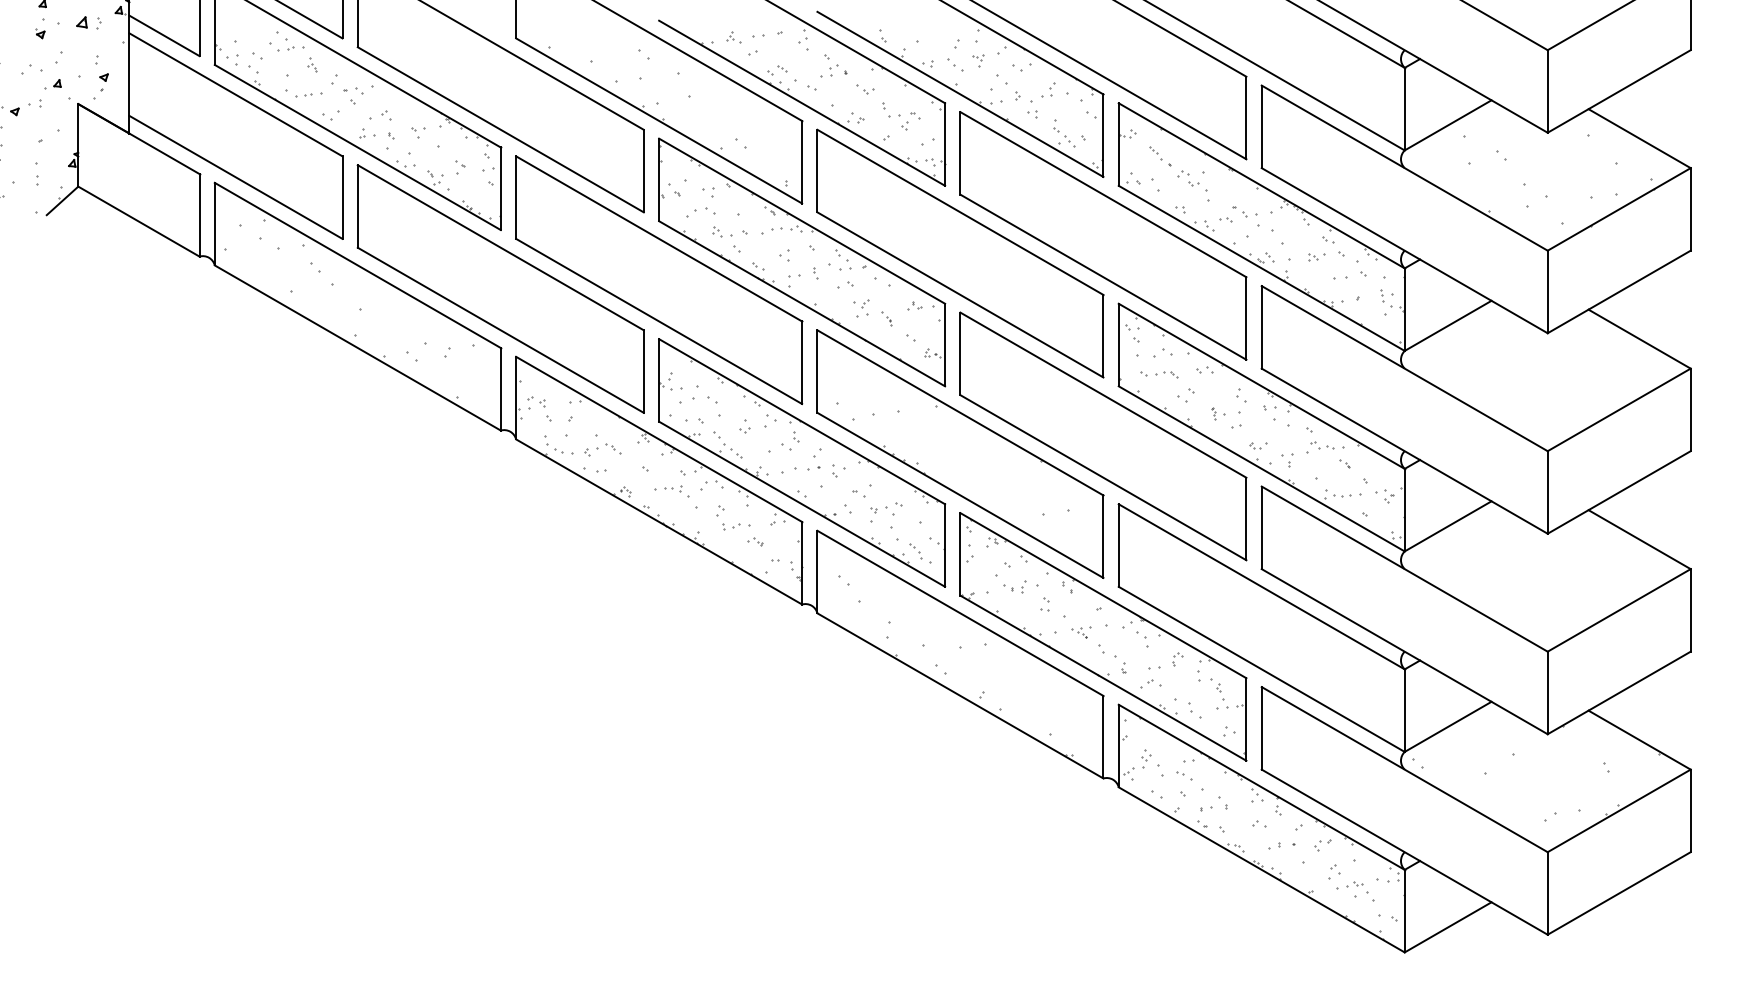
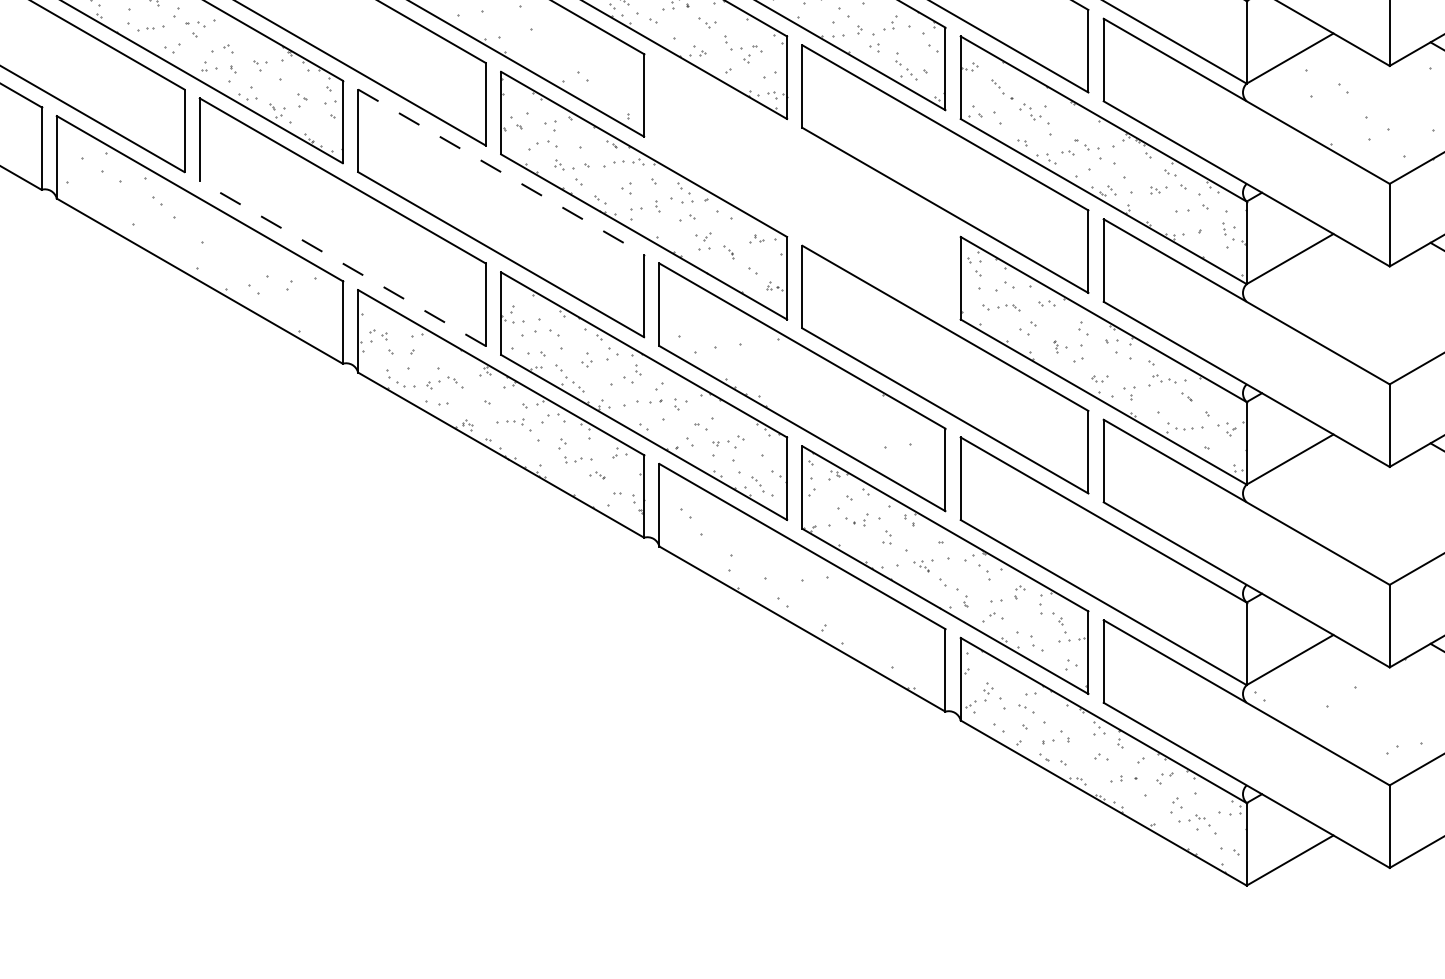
line: (659, 239) -> (501, 172), solid -> dashed
part: (960, 253) -> (802, 186), removed
line: (500, 330) -> (342, 263), solid -> dashed

